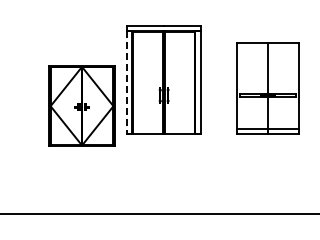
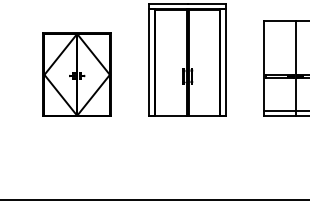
line: (126, 82) -> (148, 62), dashed -> solid
part: (81, 105) -> (76, 74), moved

